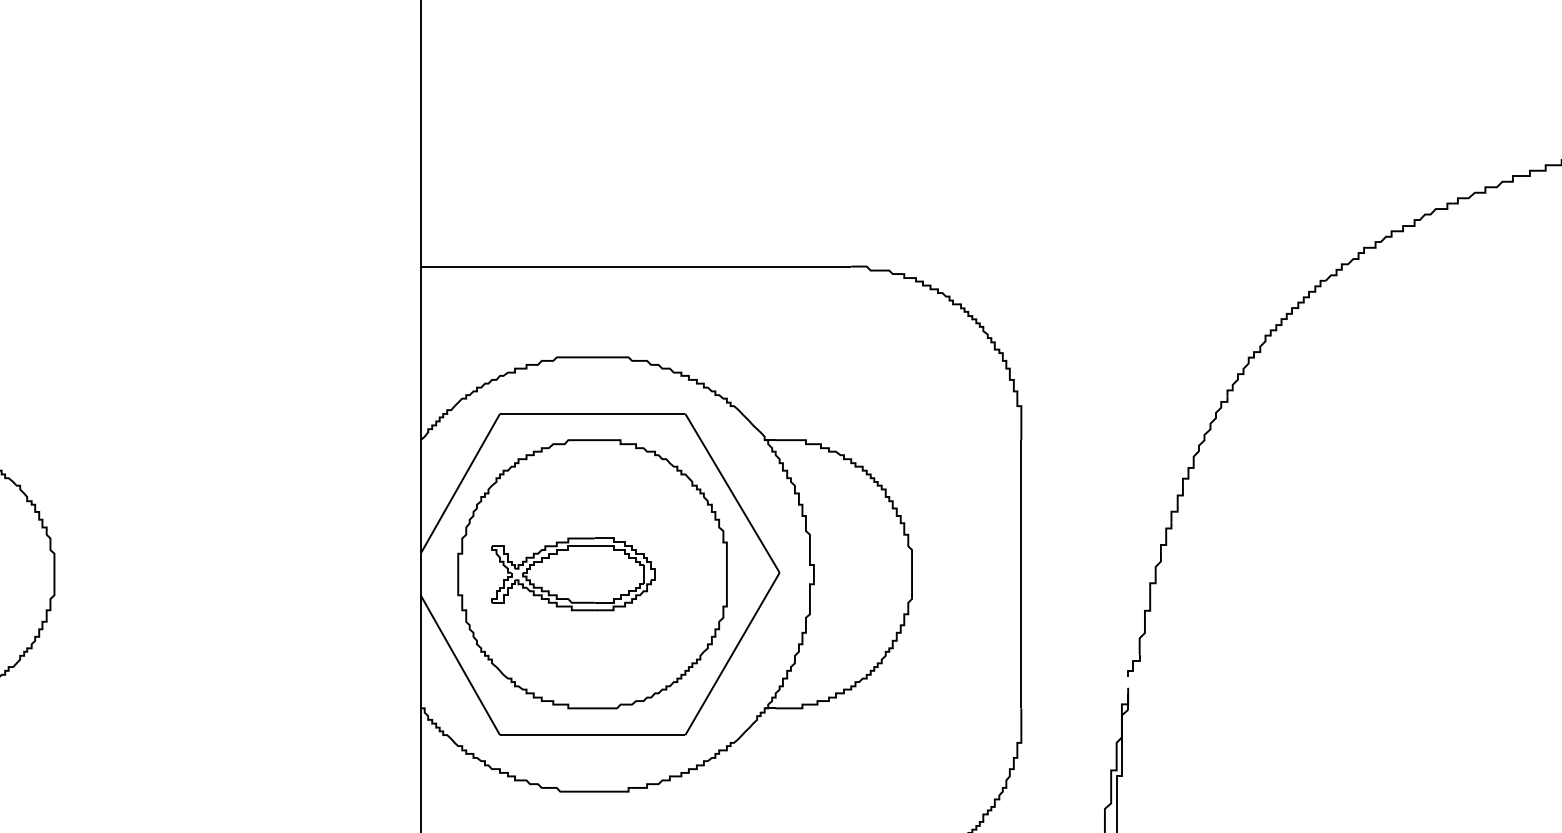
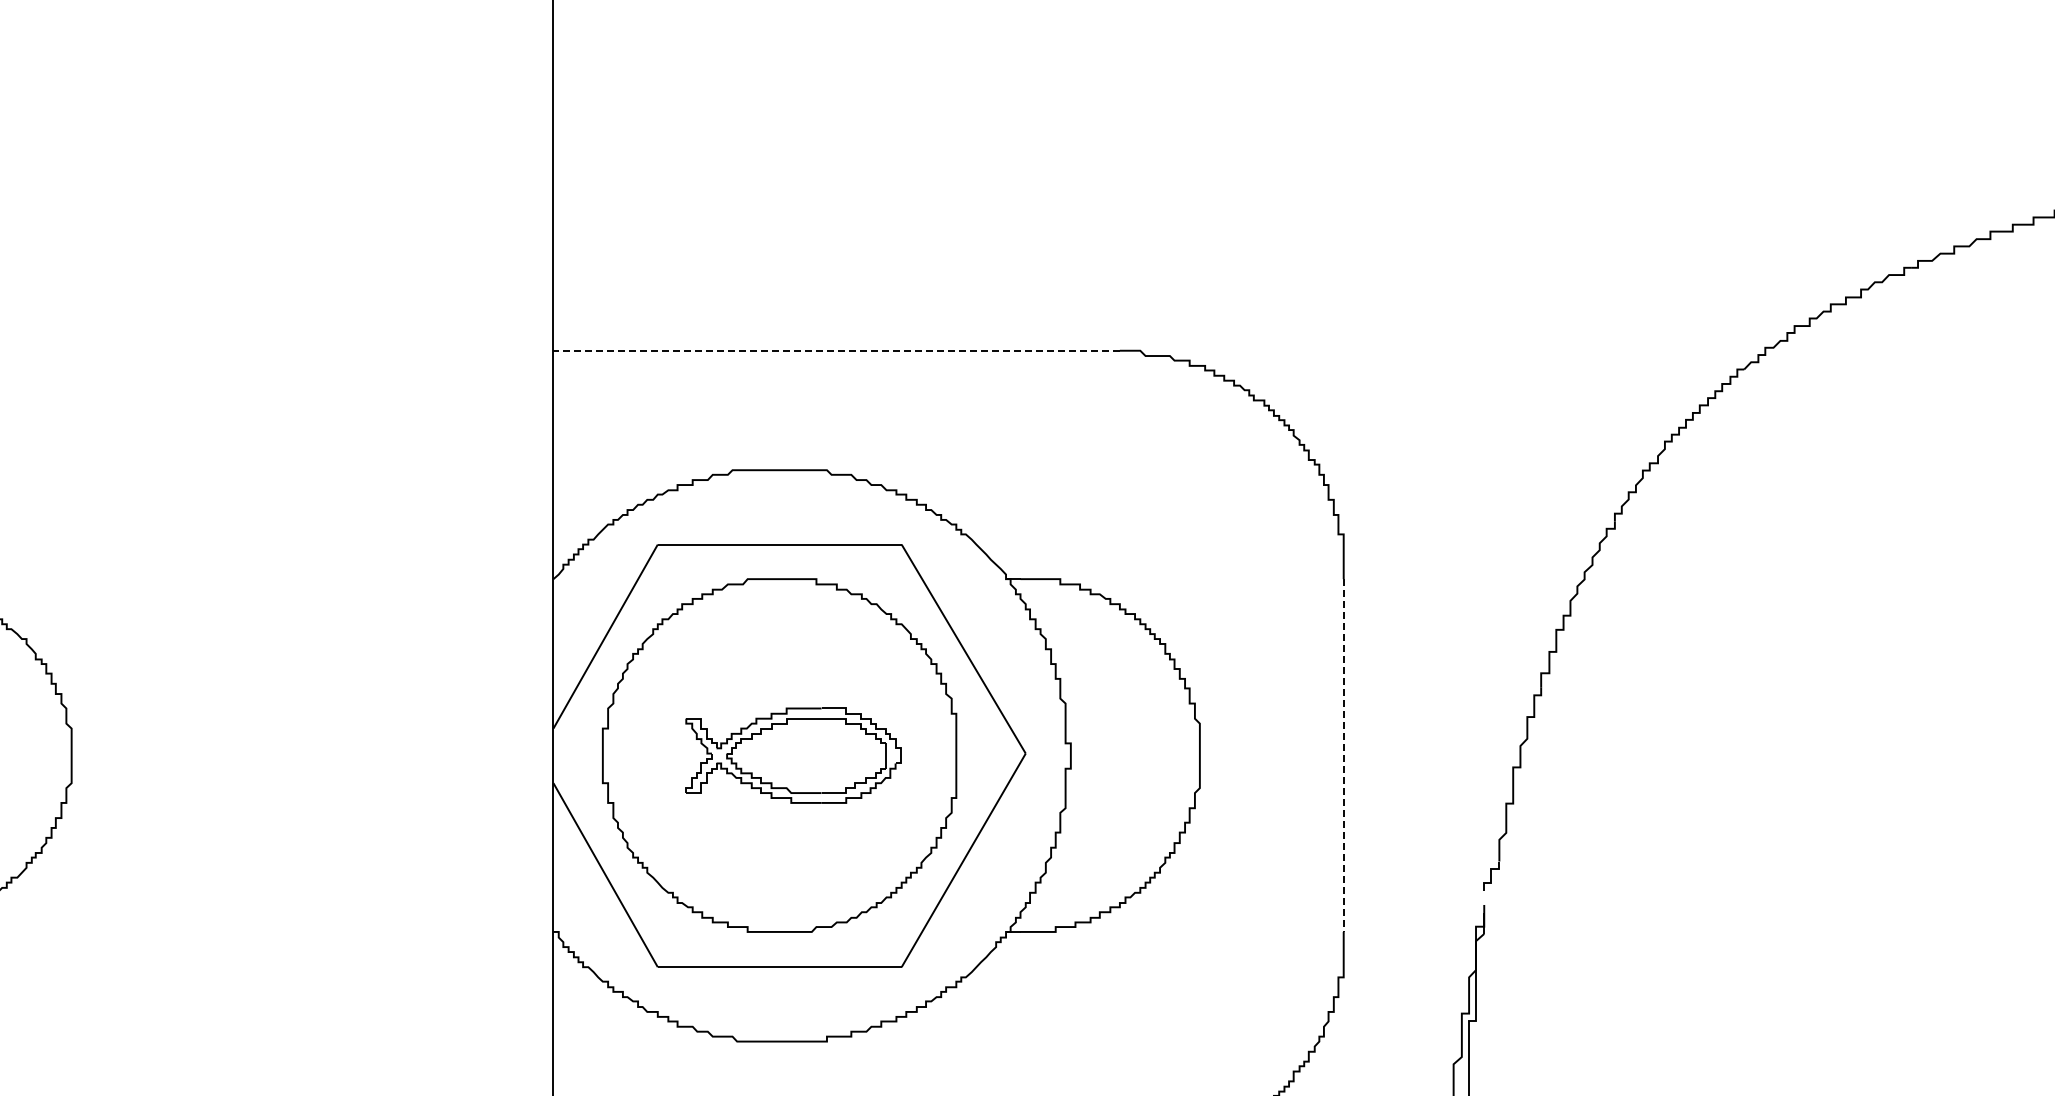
line: (635, 266) -> (836, 350), solid -> dashed
part: (573, 574) -> (793, 755), moved
line: (1021, 574) -> (1343, 756), solid -> dashed

